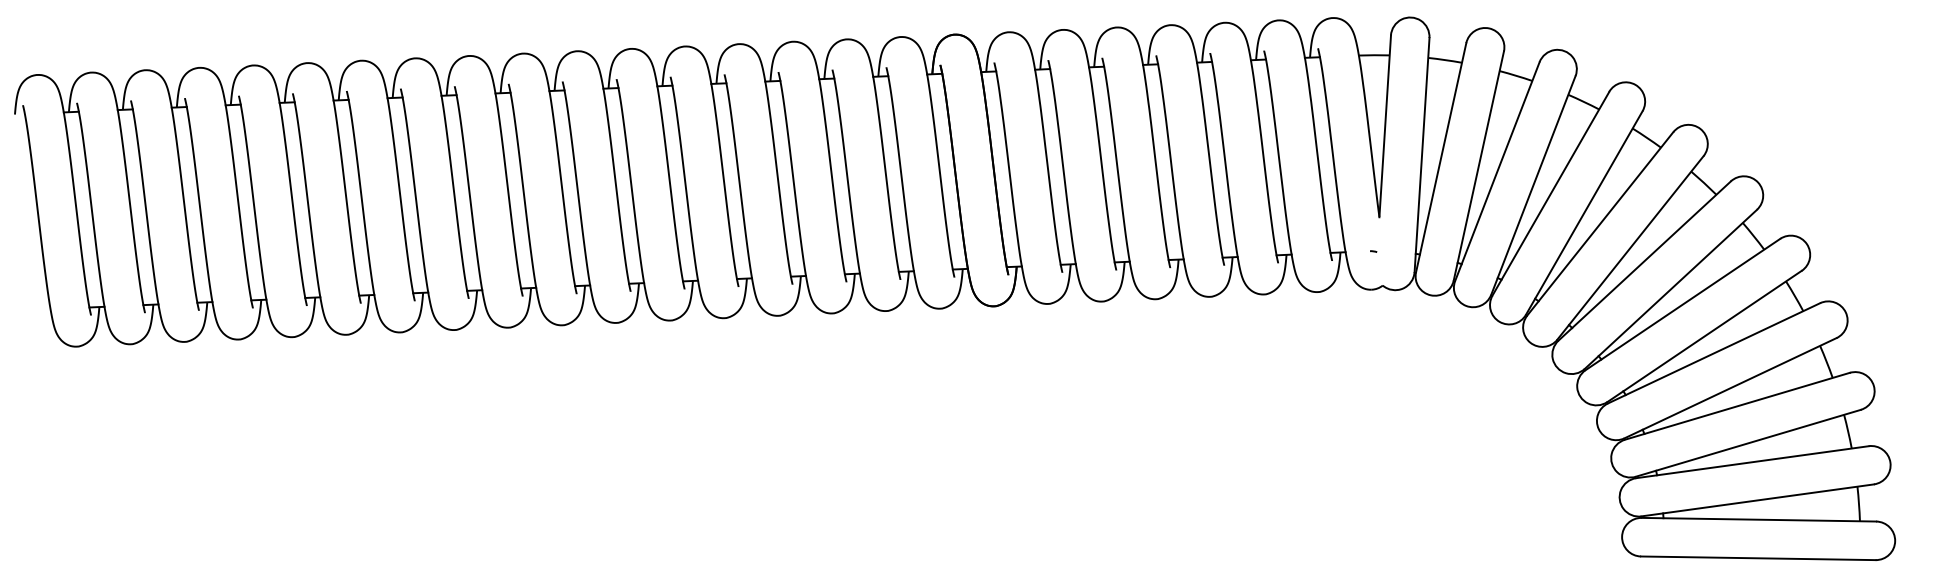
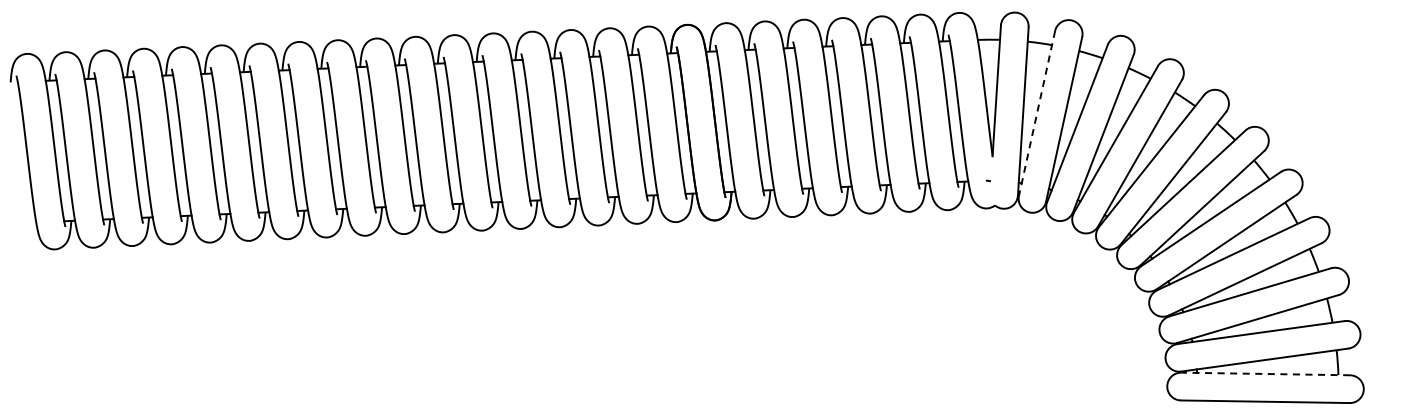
line: (1440, 157) -> (1036, 113), solid -> dashed
line: (1758, 519) -> (1265, 373), solid -> dashed

